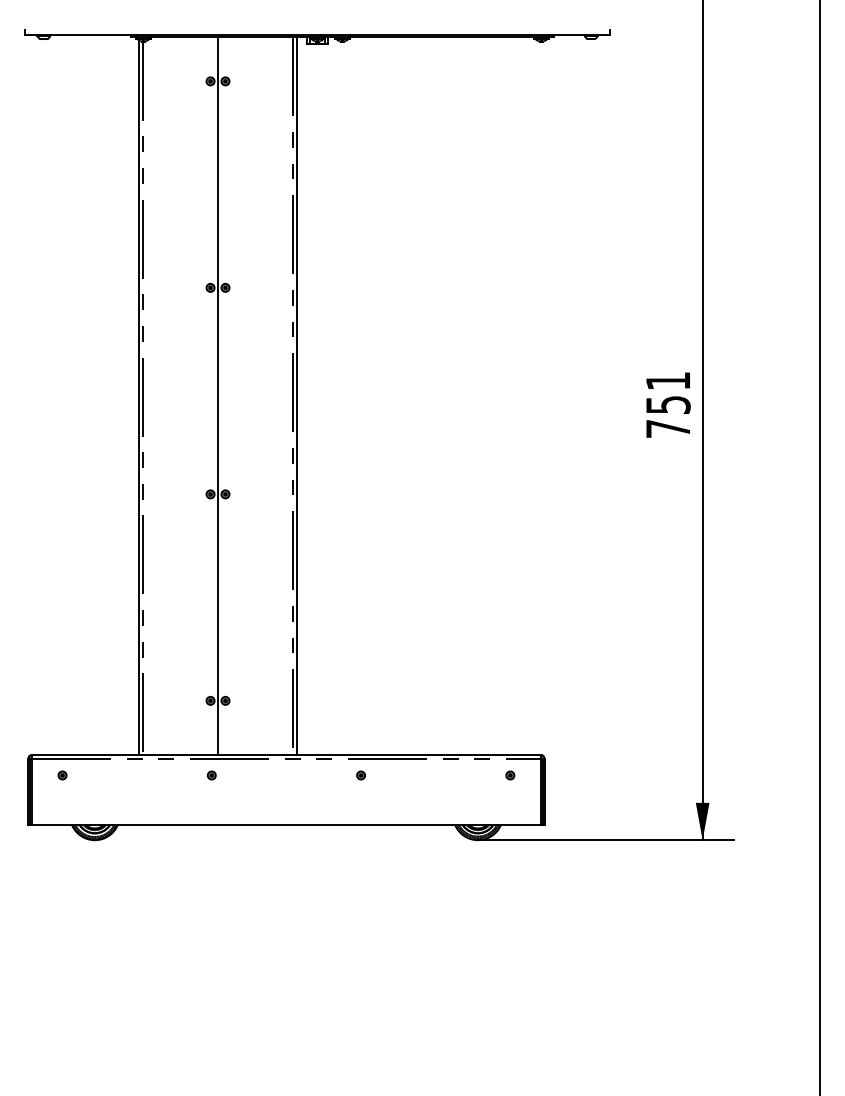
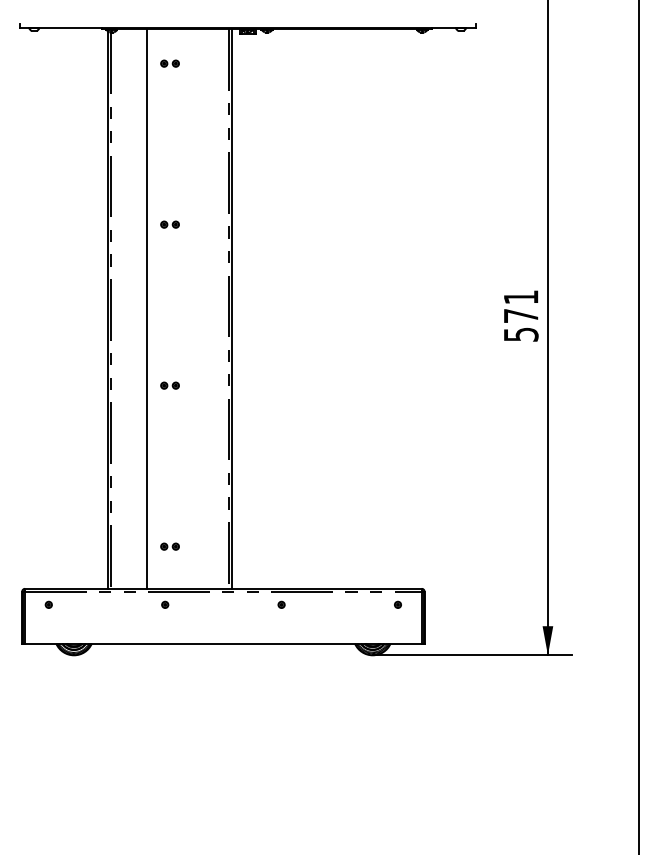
line: (218, 395) -> (147, 308), moved
text: (668, 416) -> (521, 324), 751 -> 571

